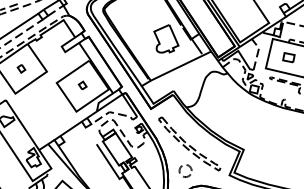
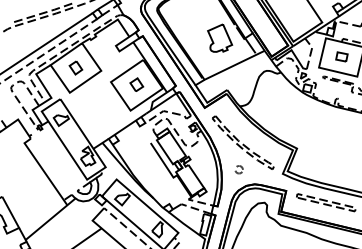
part: (21, 68) -> (75, 67), size x1.67
part: (82, 85) -> (136, 84), size x1.67
part: (184, 170) -> (238, 169), size x0.62

